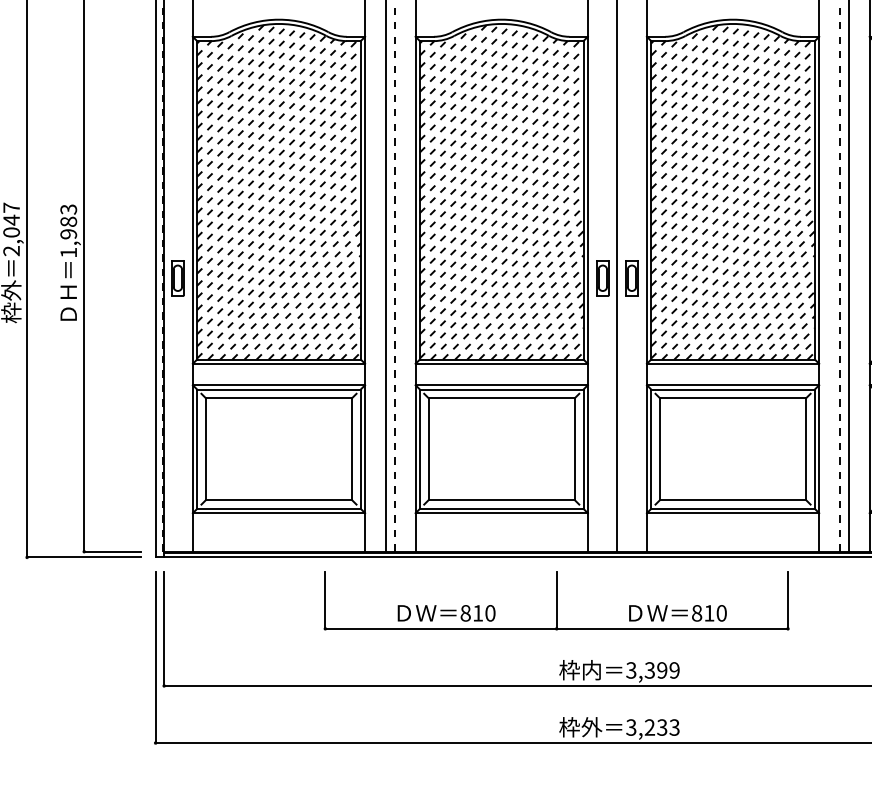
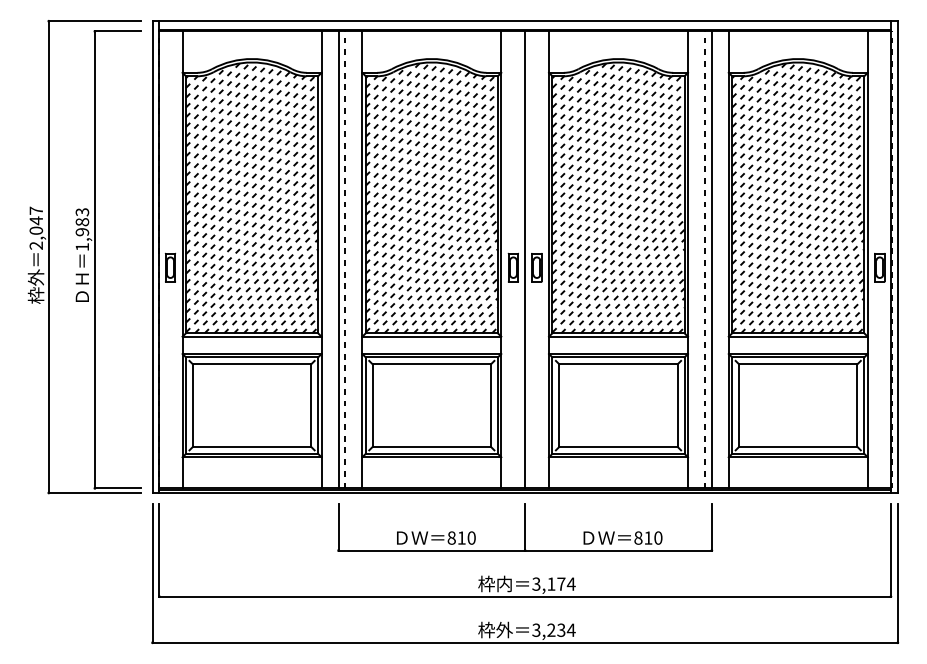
part: (557, 600) -> (525, 527), moved
text: (662, 669) -> (561, 583), 3,399 -> 3,174
text: (673, 726) -> (570, 629), 3,233 -> 3,234

